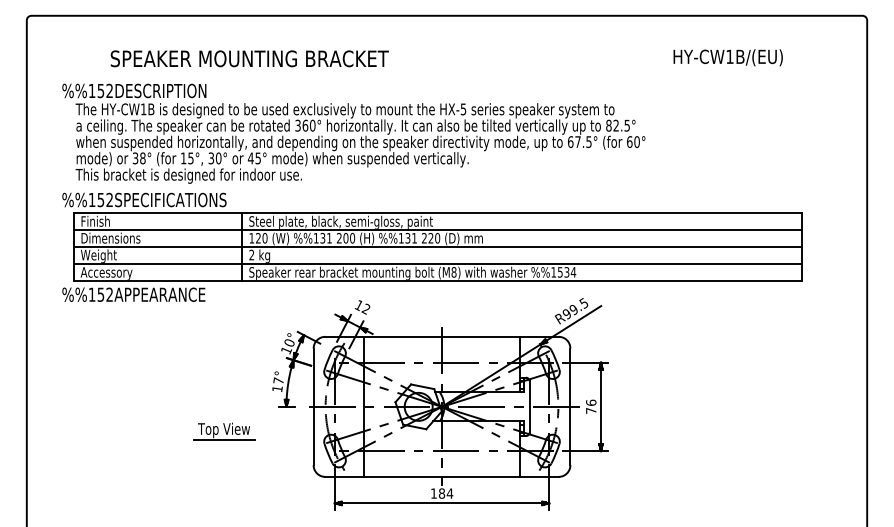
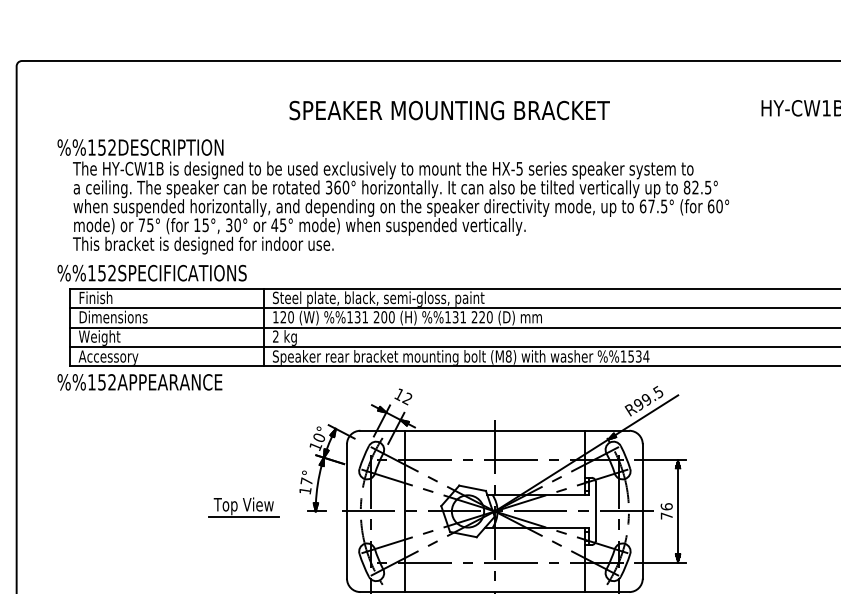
text: (249, 58) -> (449, 110), moved
text: (138, 158) -> (145, 225), 38° -> 75°
part: (224, 431) -> (244, 507), moved

